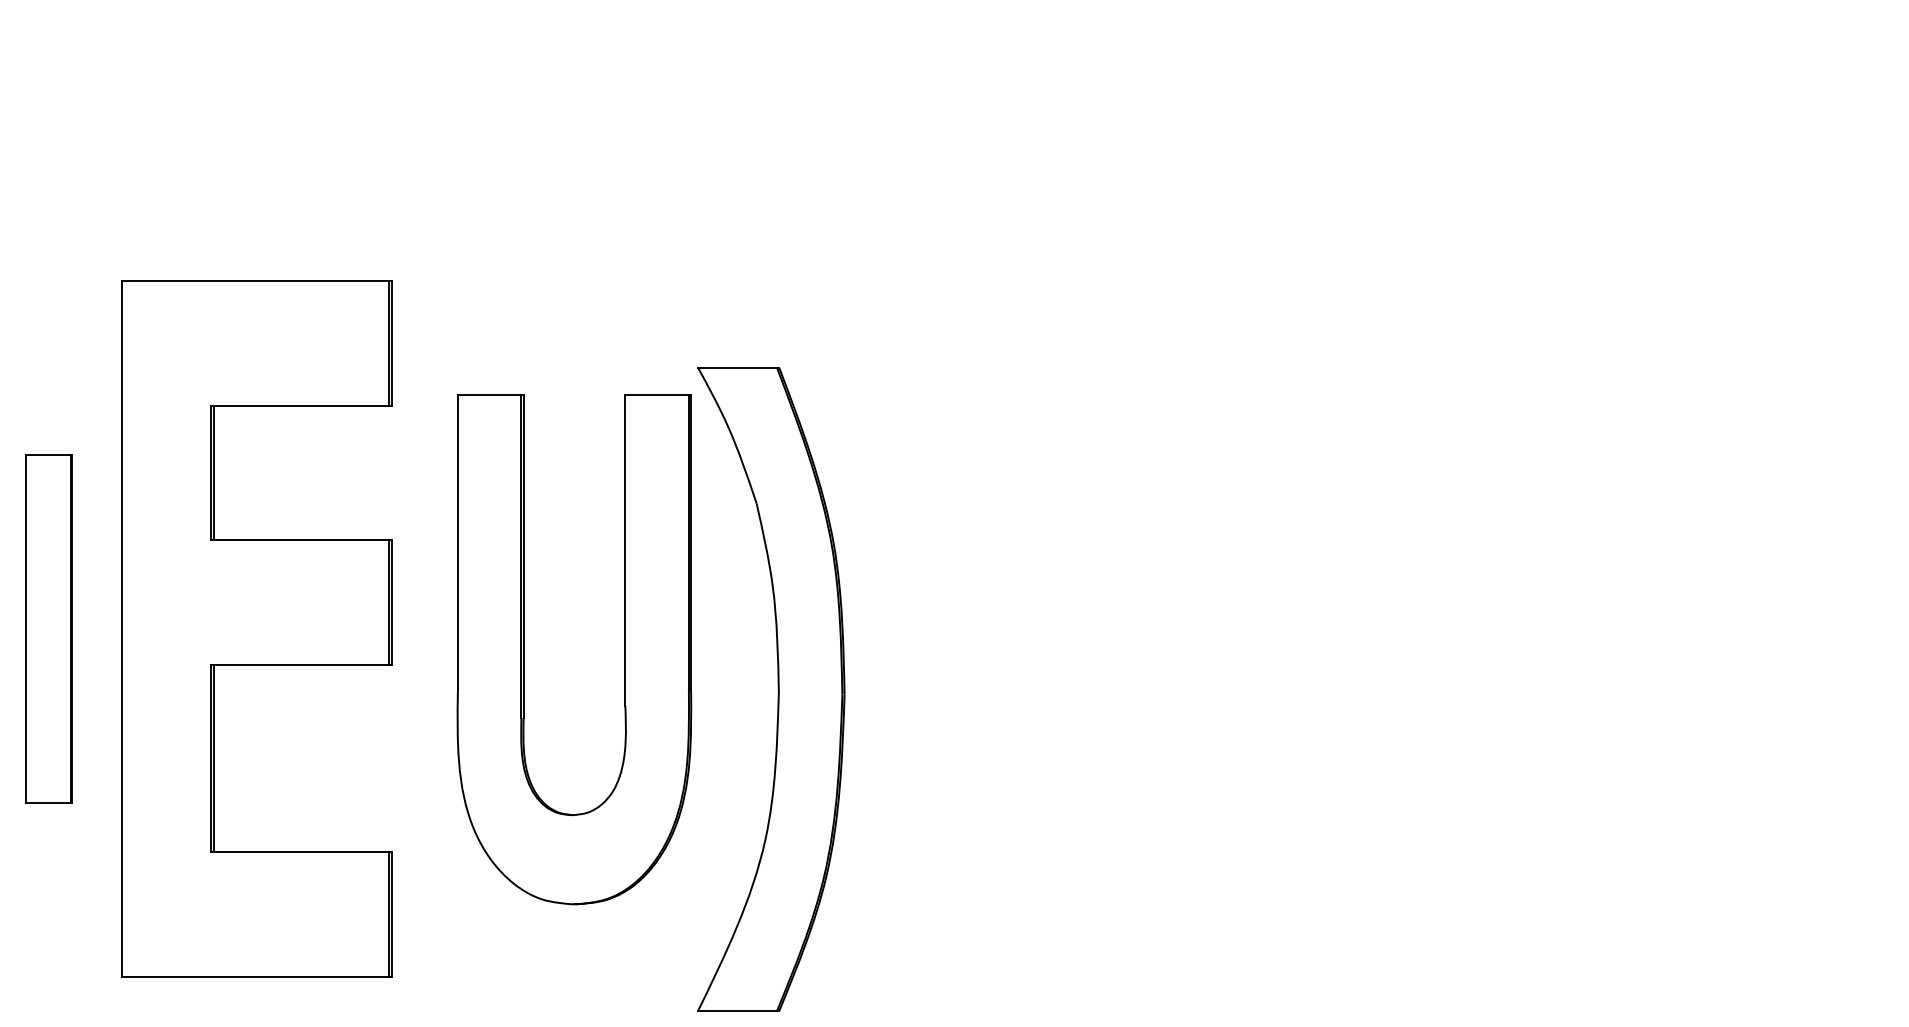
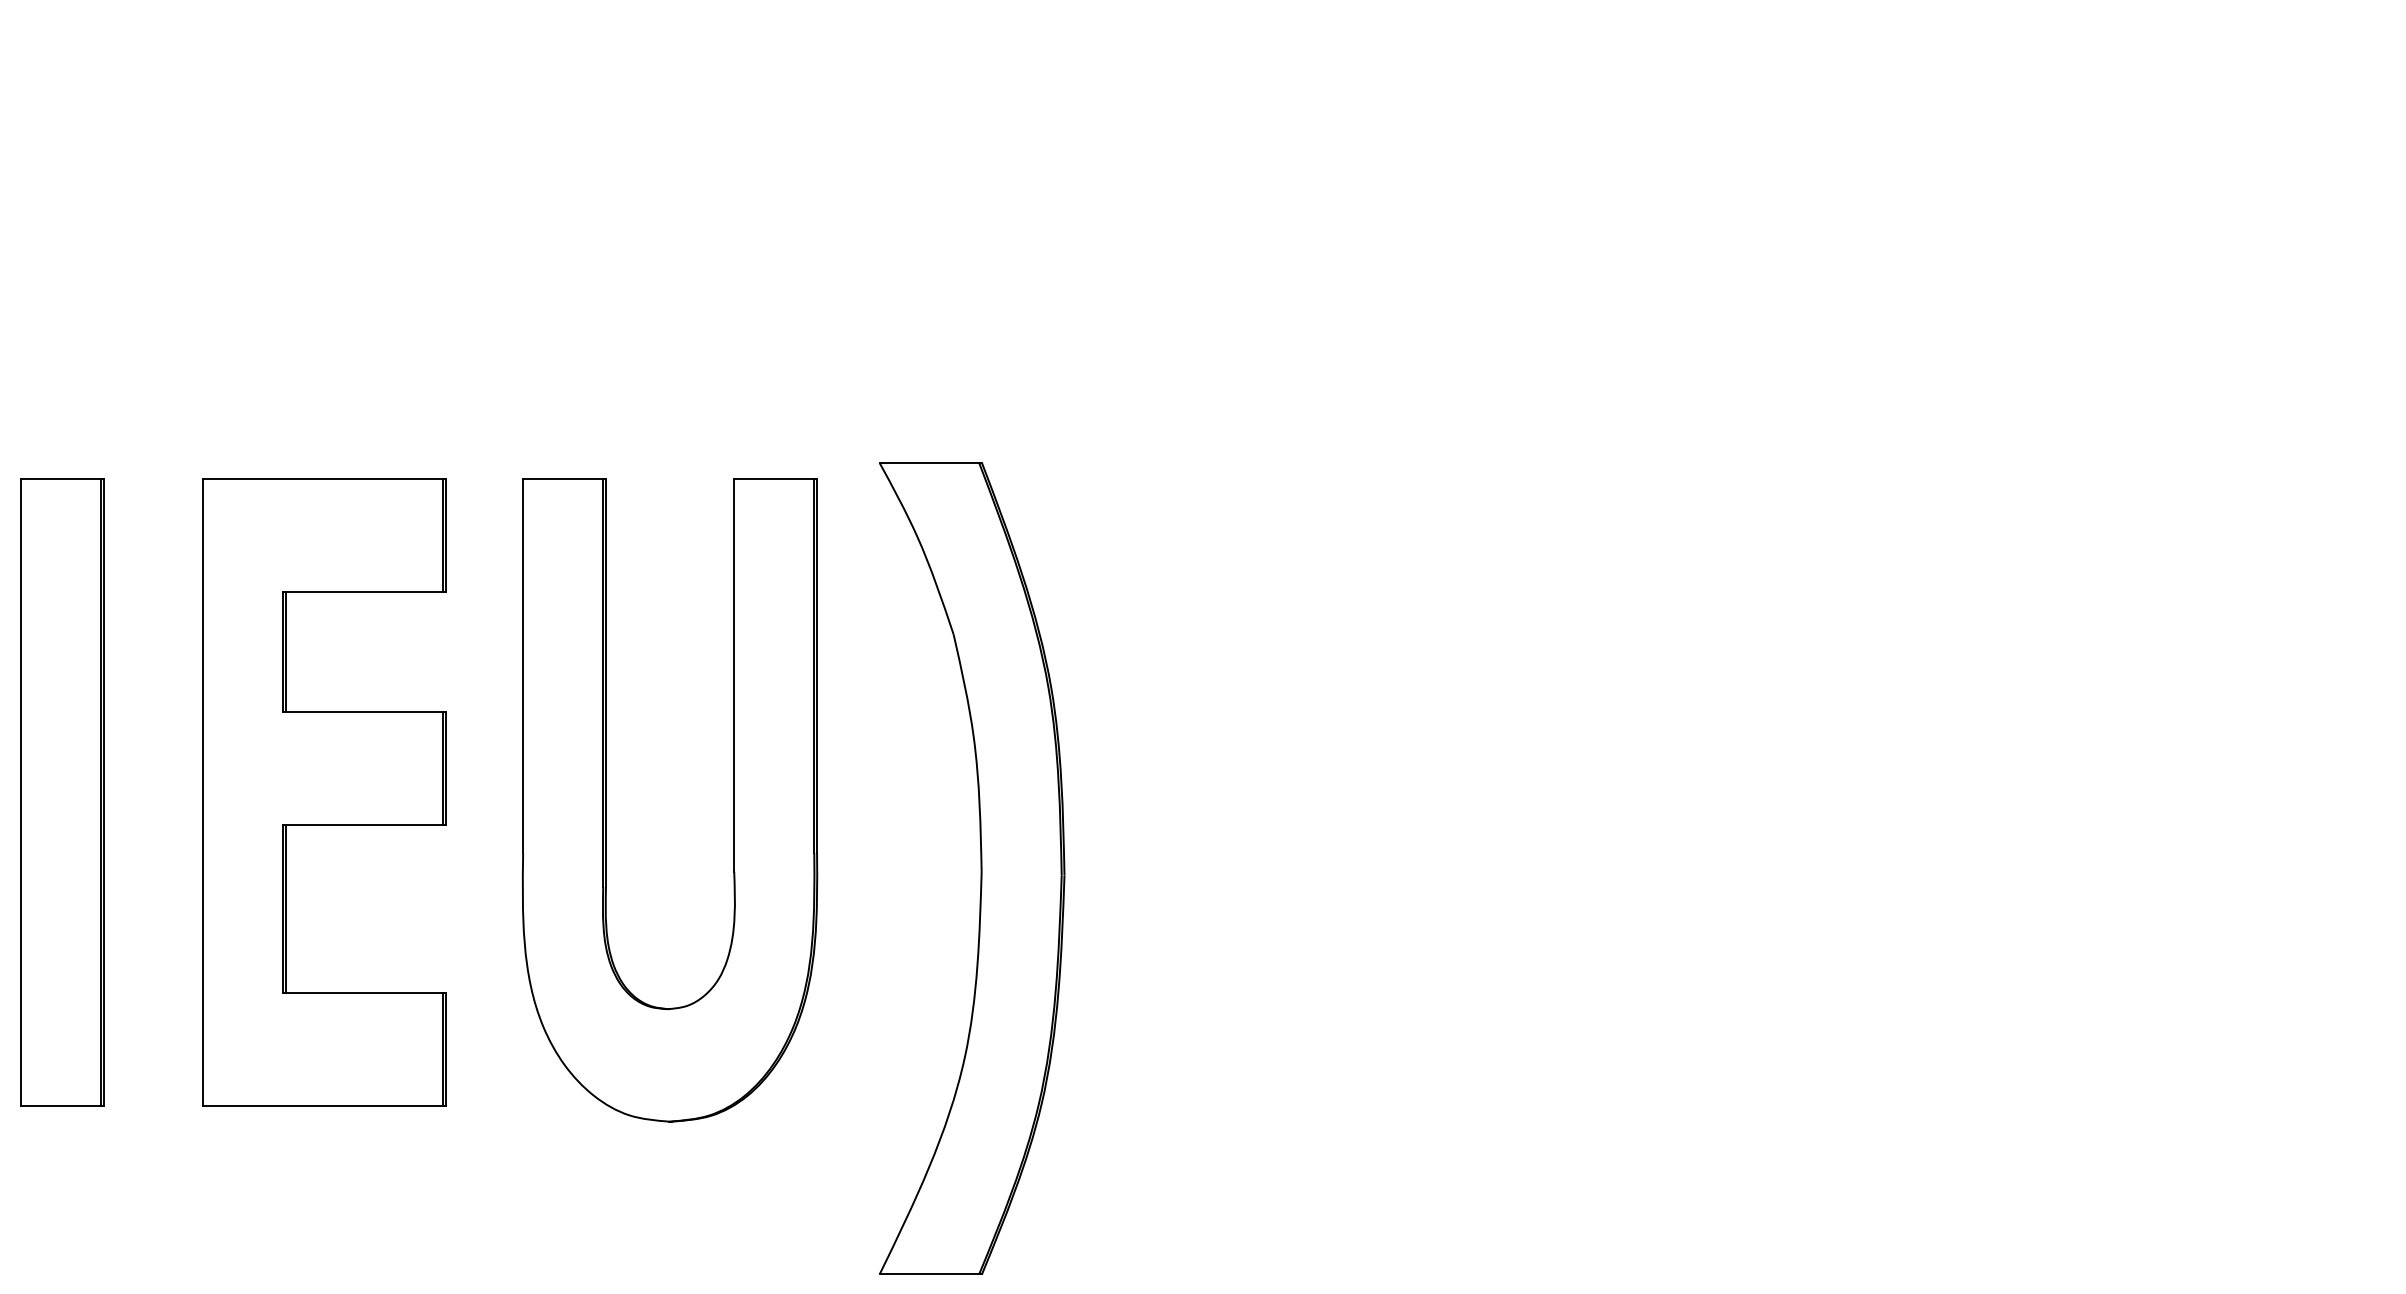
part: (49, 628) -> (62, 792), size x1.43
part: (257, 628) -> (324, 792), size x0.71
part: (524, 649) -> (606, 800), moved

